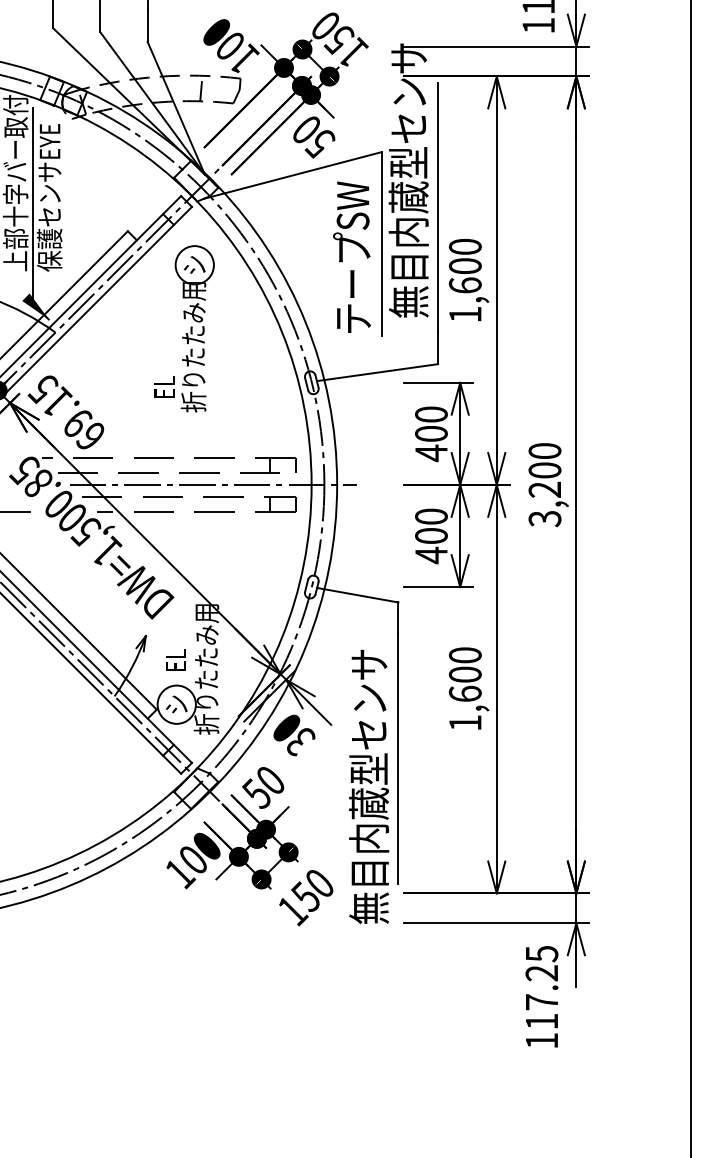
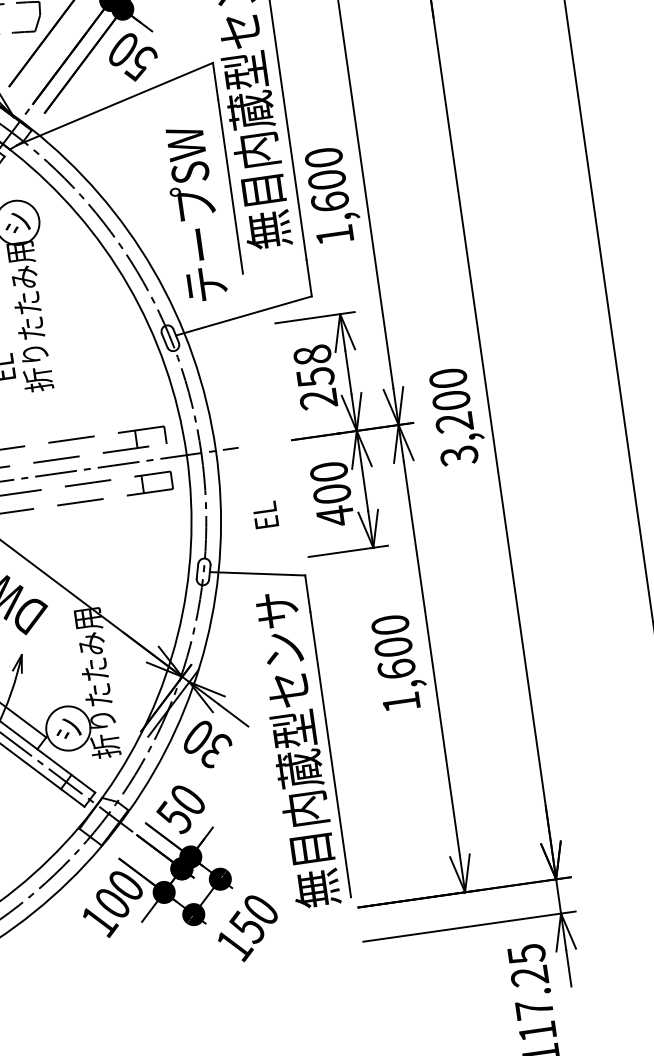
text: (351, 256) -> (194, 213), moved
text: (431, 434) -> (315, 377), 400 -> 258
text: (175, 659) -> (265, 514), moved
text: (369, 786) -> (297, 749), moved

